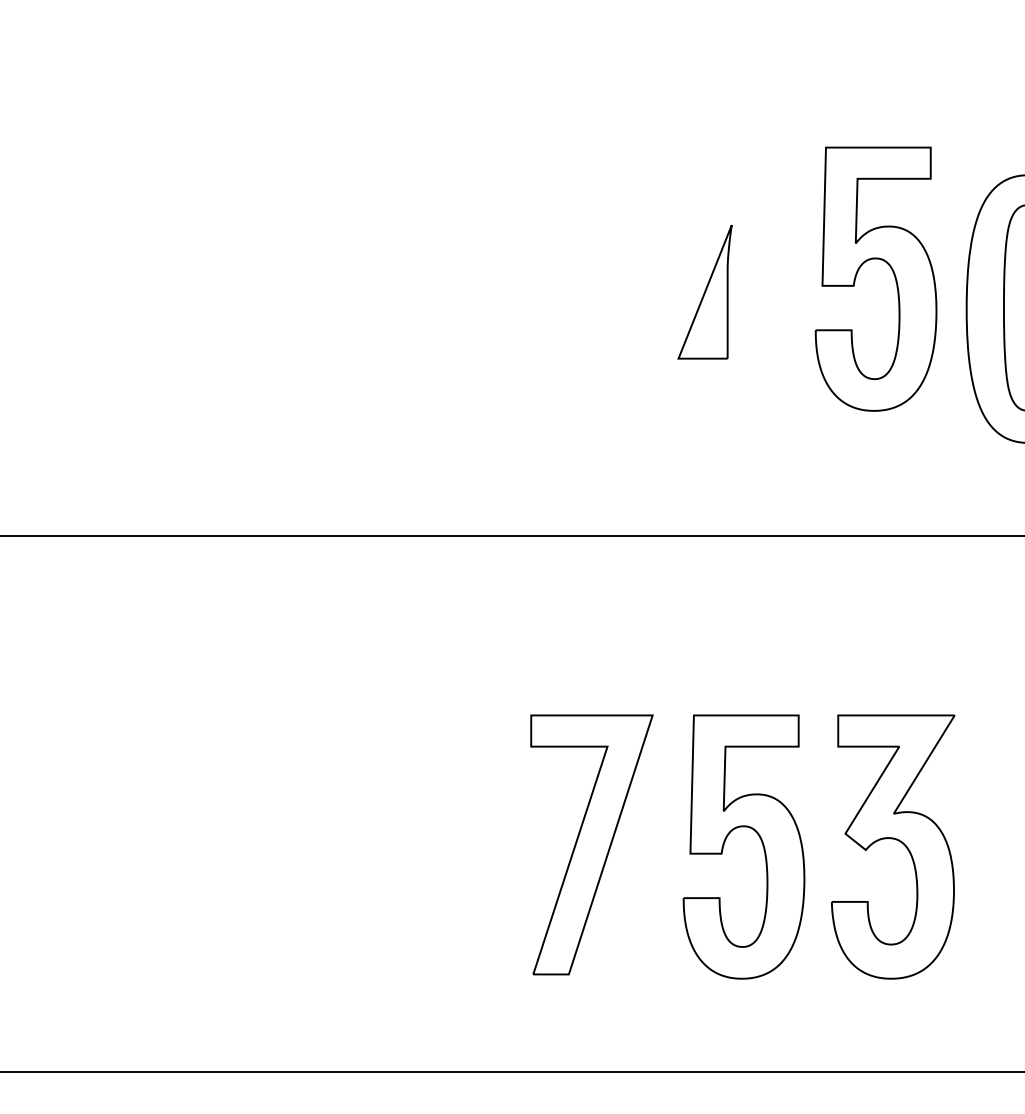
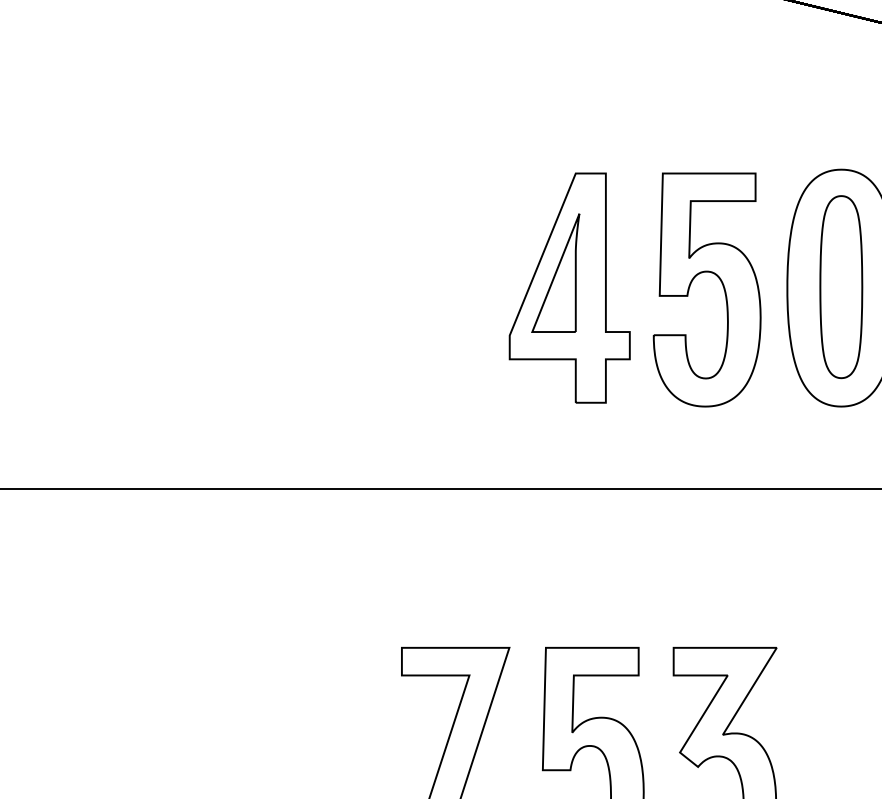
part: (891, 270) -> (720, 282), moved
part: (720, 308) -> (569, 287), added

